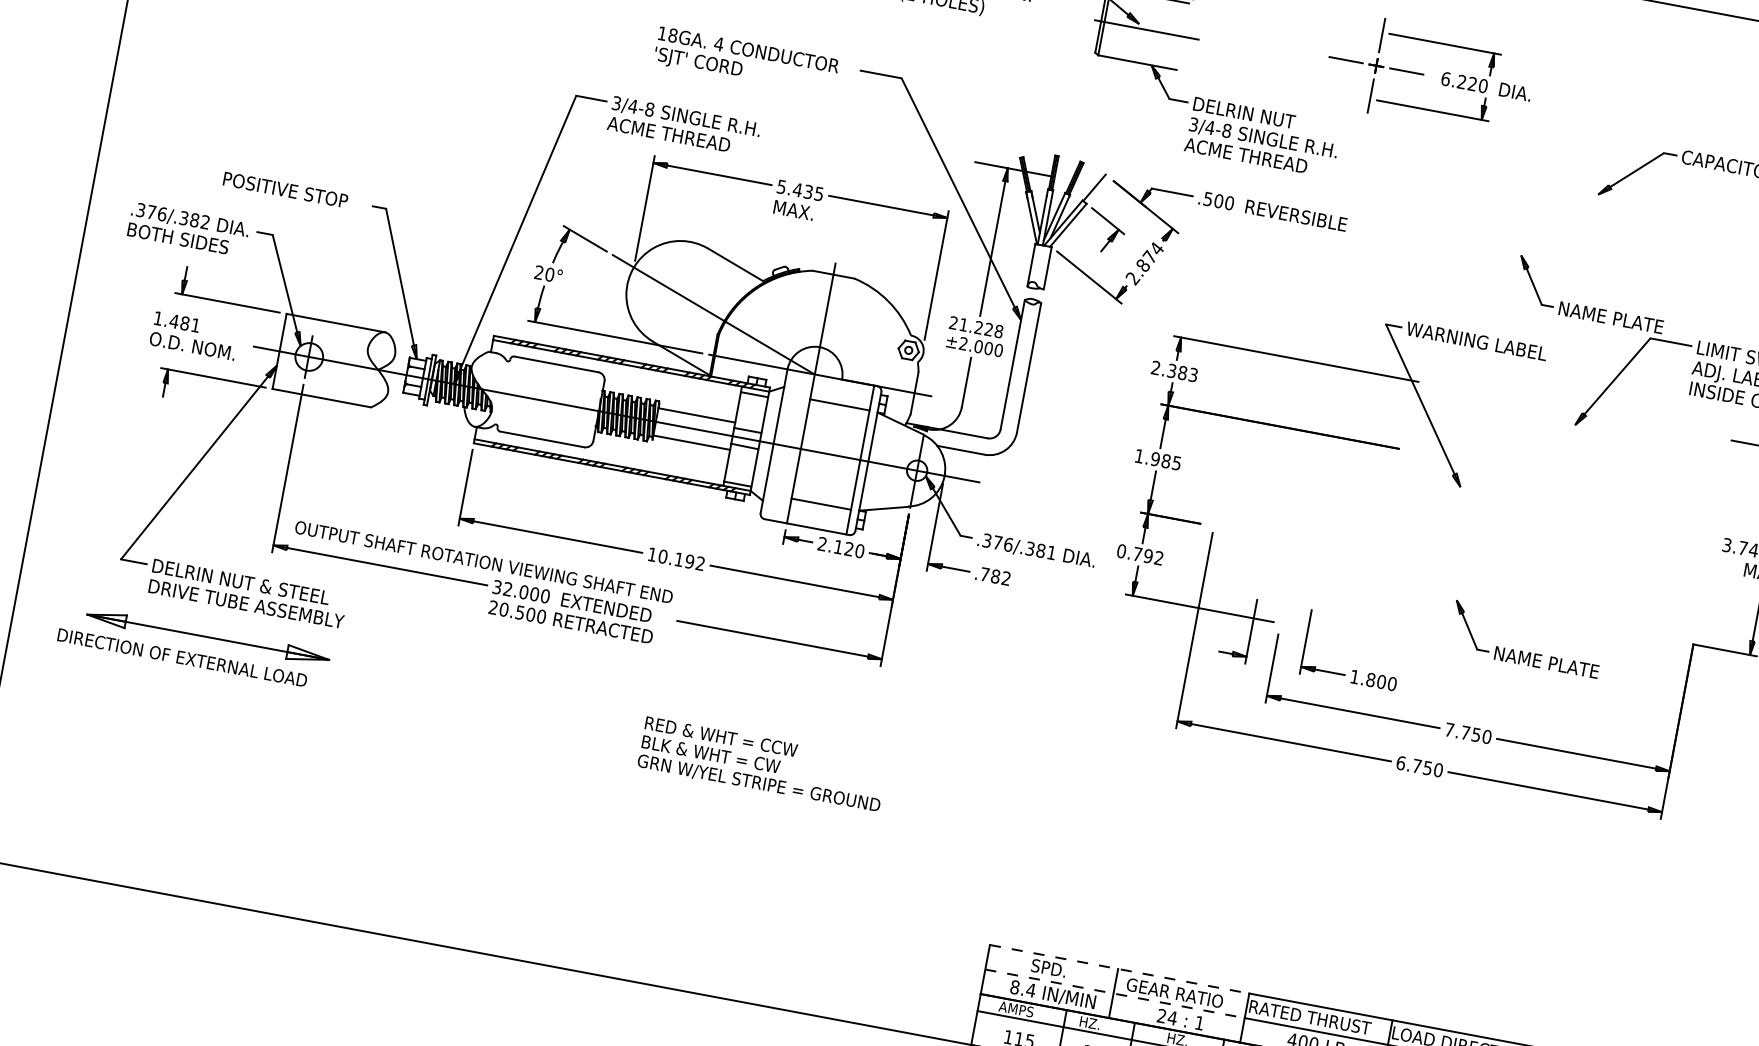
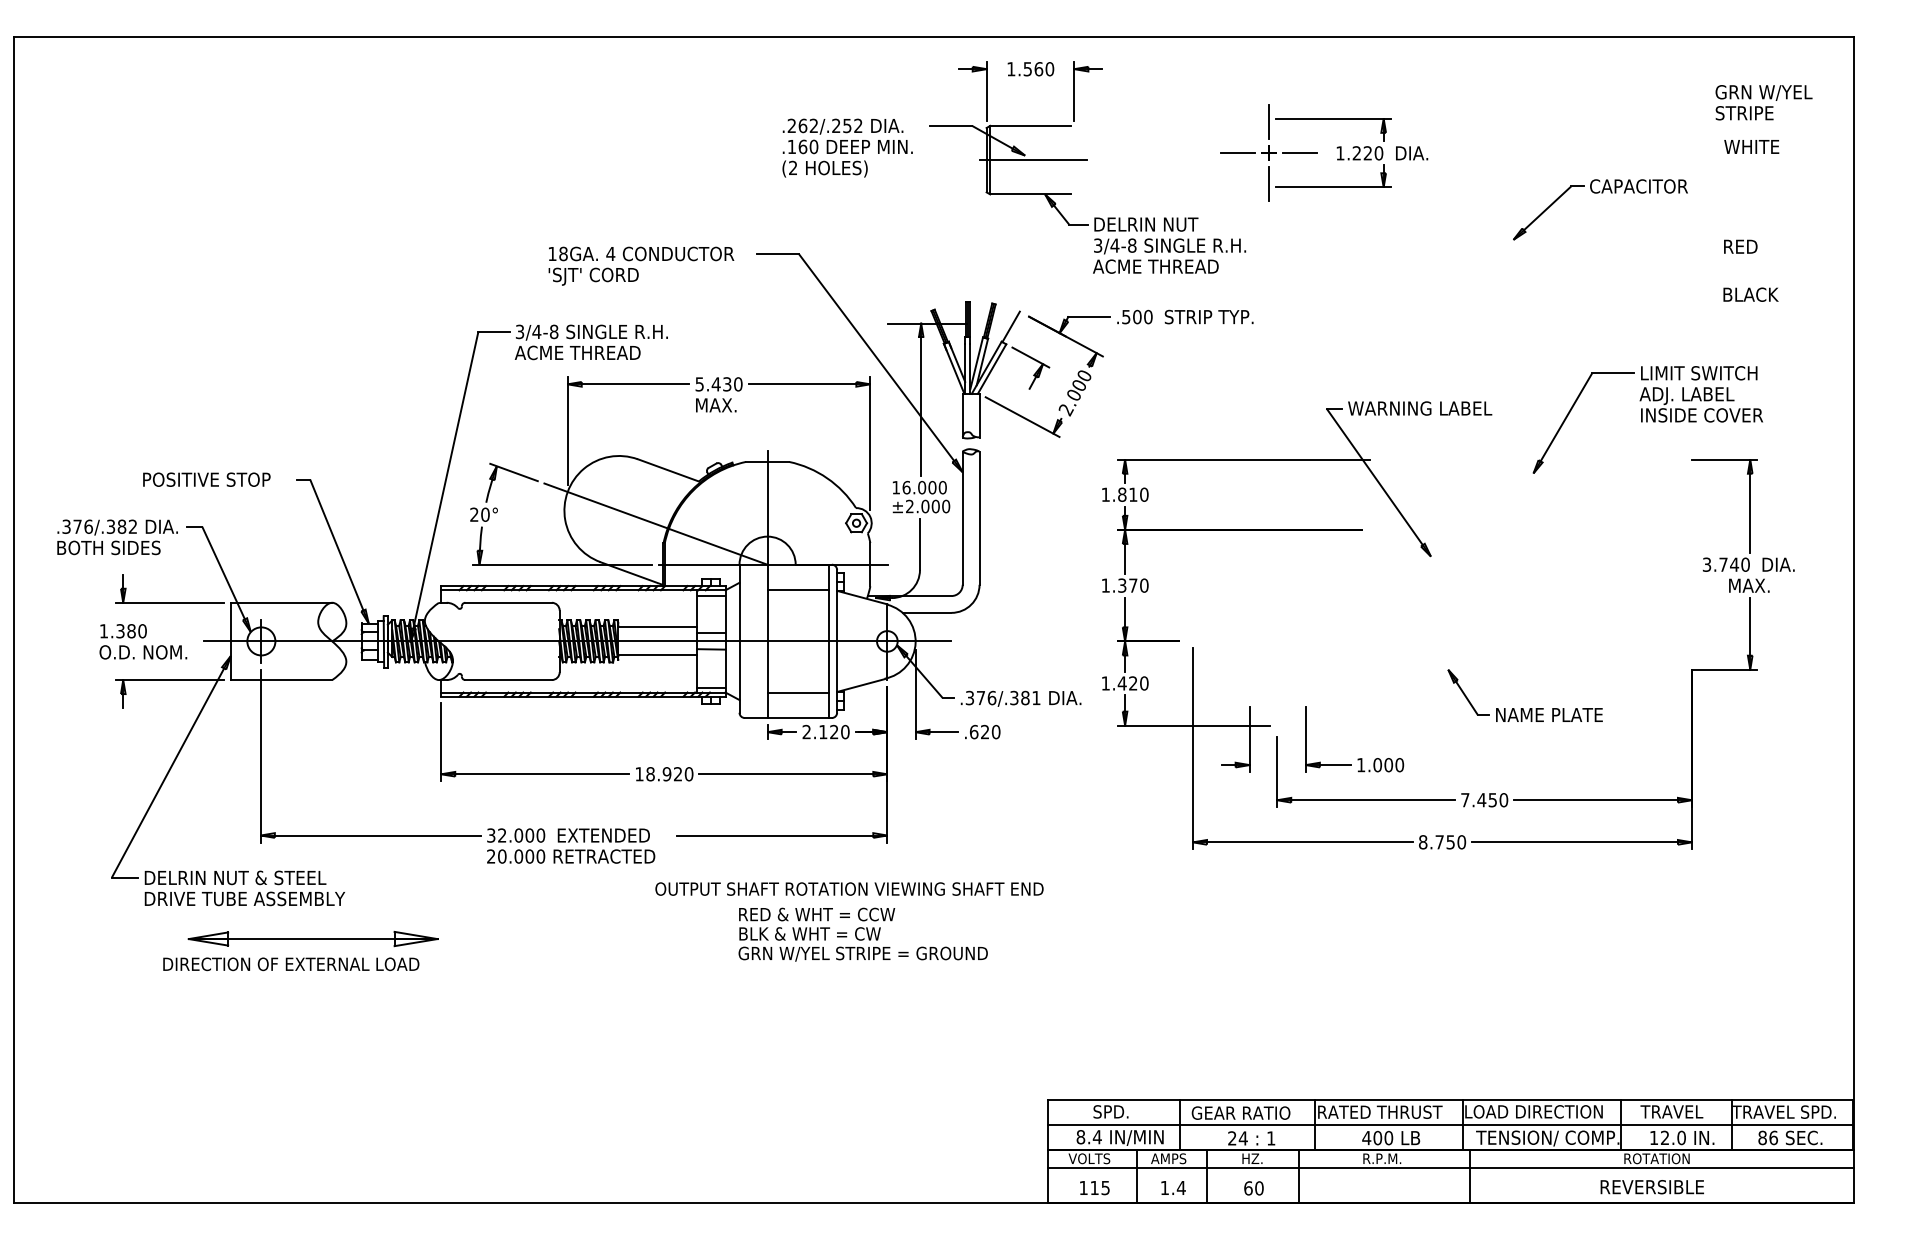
text: (1445, 79) -> (1340, 153), 6.220 -> 1.220
text: (819, 194) -> (738, 384), 5.435 -> 5.430
text: (1295, 215) -> (1216, 316), REVERSIBLE -> STRIP TYP.
text: (1150, 257) -> (1079, 385), 2.874 -> 2.000
part: (1587, 306) -> (1523, 353), removed
text: (184, 323) -> (131, 631), 1.481 -> 1.380
text: (976, 327) -> (919, 487), 21.228 -> 16.000
text: (1174, 371) -> (1124, 494), 2.383 -> 1.810
text: (1166, 461) -> (1133, 585), 1.985 -> 1.370
text: (1139, 554) -> (1124, 683), 0.792 -> 1.420
text: (681, 560) -> (669, 774), 10.192 -> 18.920
text: (484, 561) -> (849, 888), moved
text: (995, 575) -> (984, 731), .782 -> .620
text: (519, 612) -> (518, 856), 20.500 -> 20.000
part: (195, 653) -> (303, 957), moved
text: (1370, 680) -> (1377, 765), 1.800 -> 1.000
text: (1465, 733) -> (1481, 800), 7.750 -> 7.450
text: (1401, 763) -> (1423, 842), 6.750 -> 8.750
text: (761, 764) -> (862, 934), moved
line: (1119, 969) -> (1181, 1099), dashed -> solid
line: (1115, 993) -> (1181, 1124), dashed -> solid
text: (1019, 1009) -> (1089, 1158), AMPS -> VOLTS
text: (1096, 1023) -> (1168, 1158), HZ. -> AMPS

